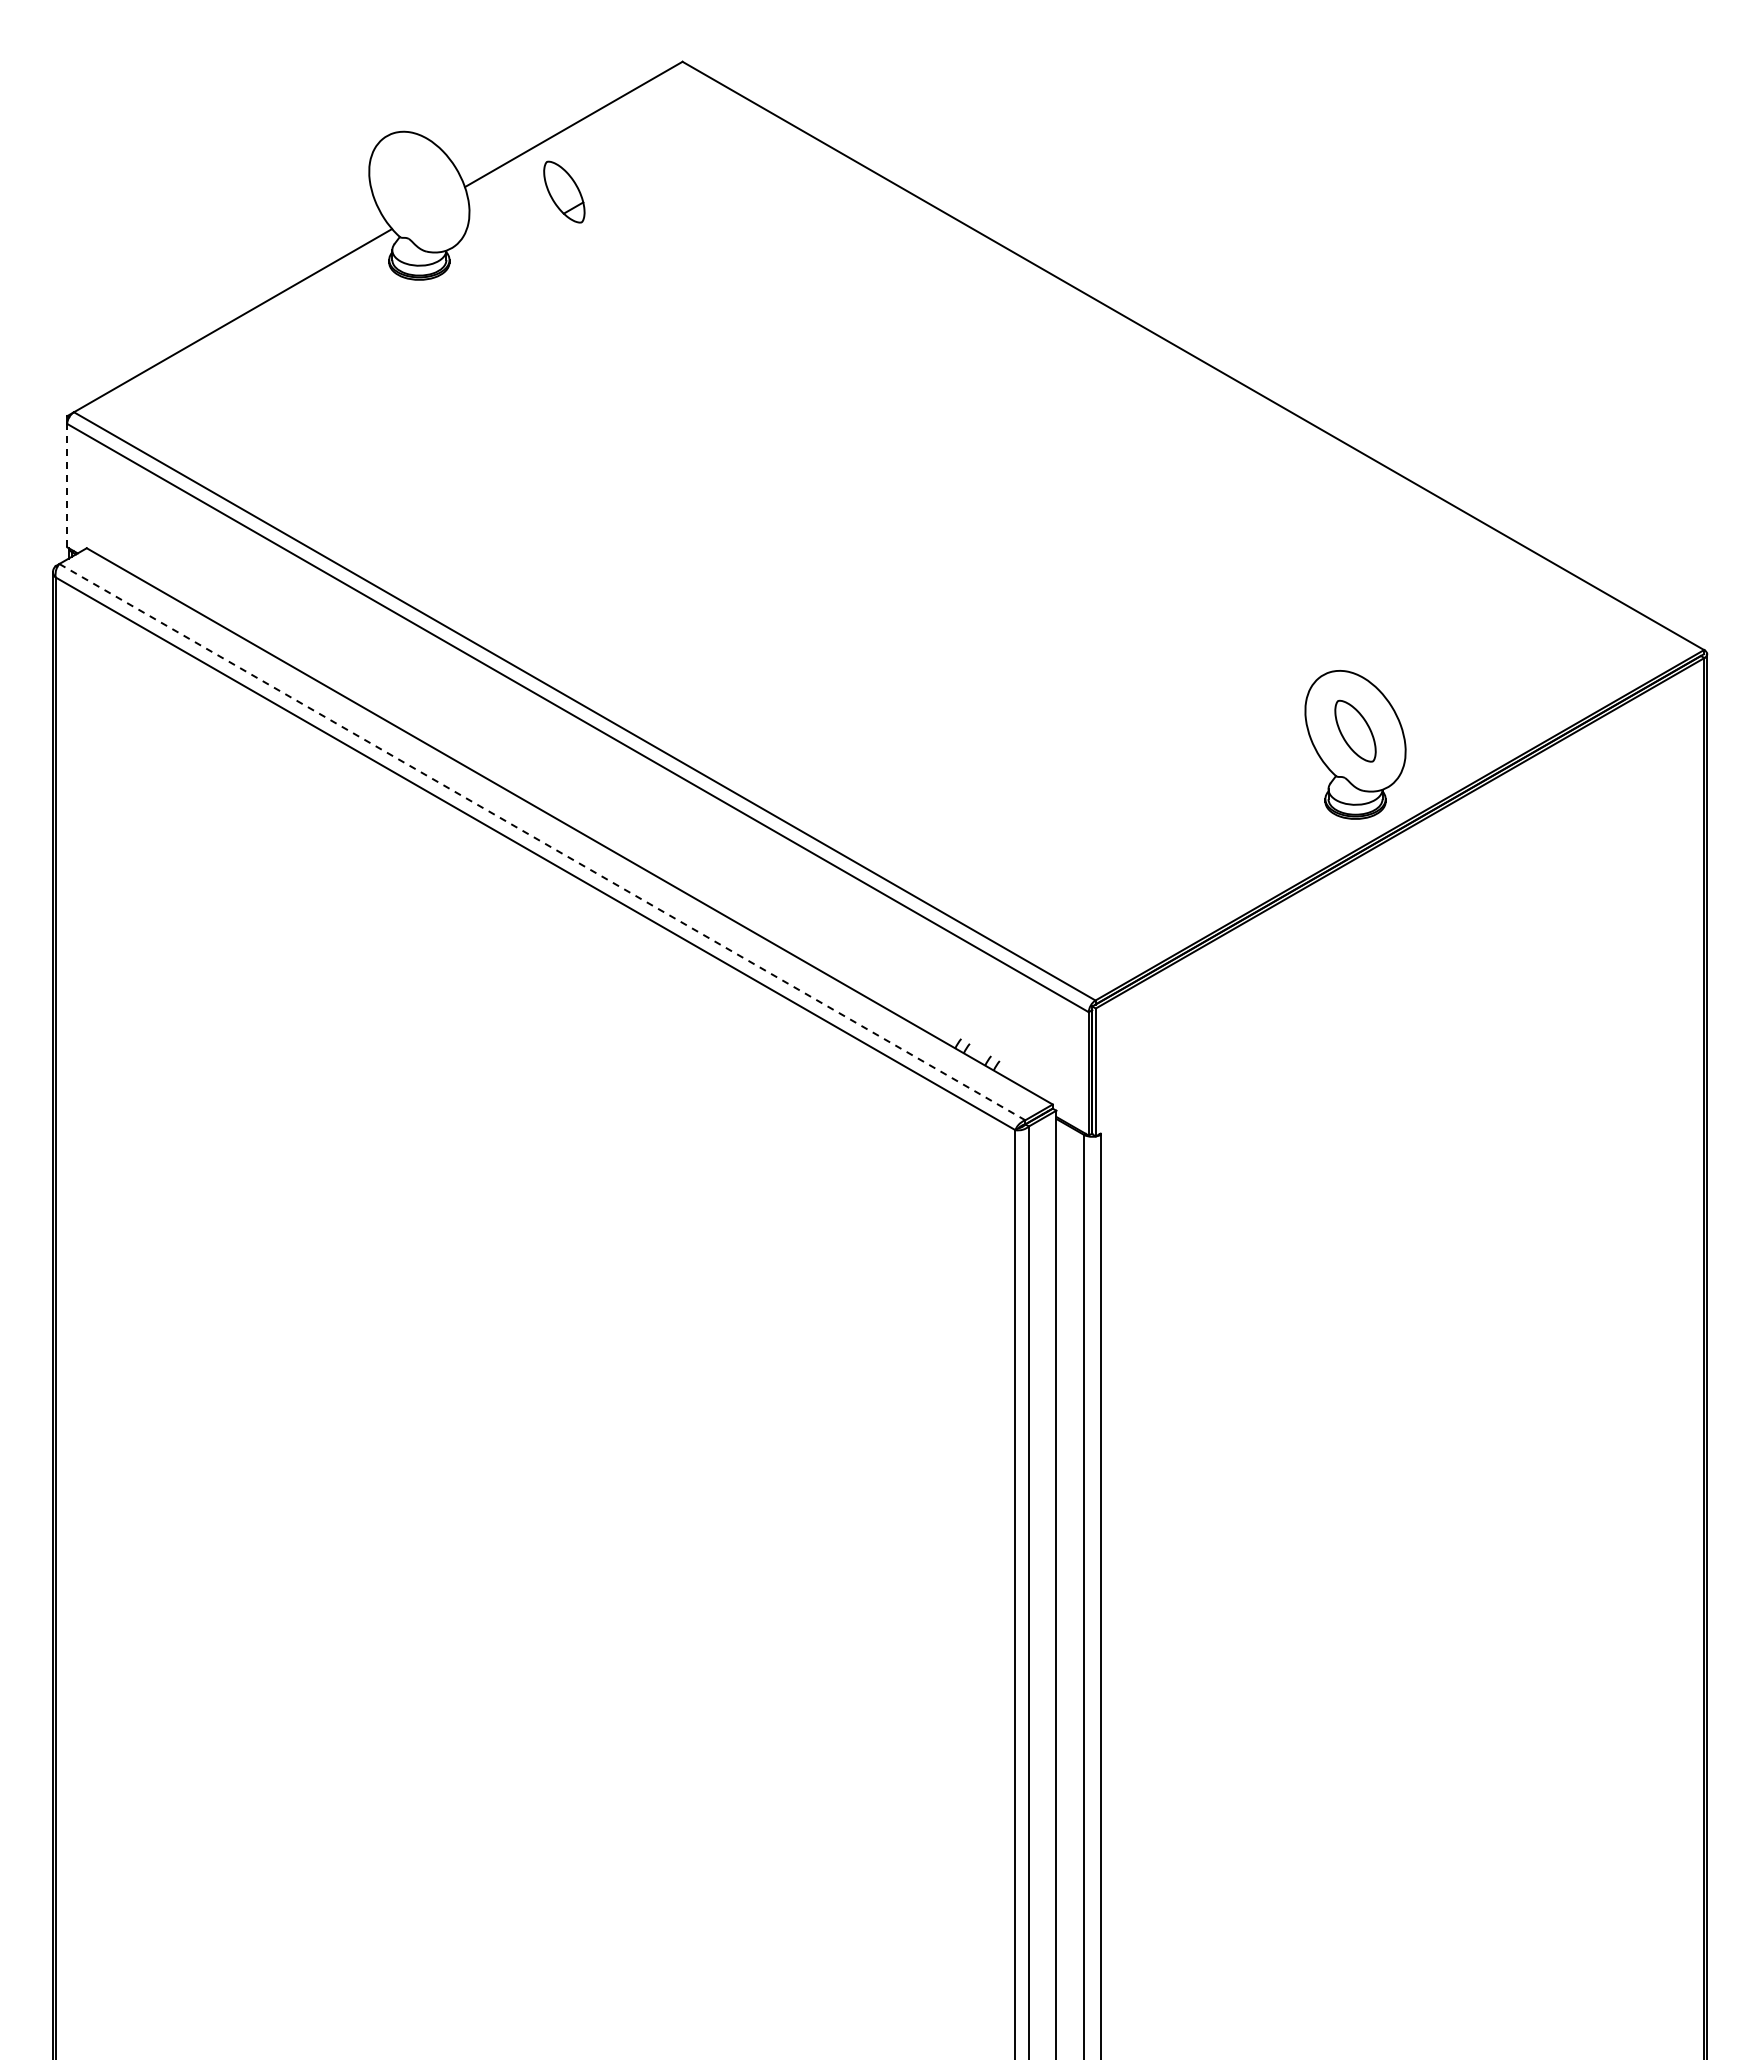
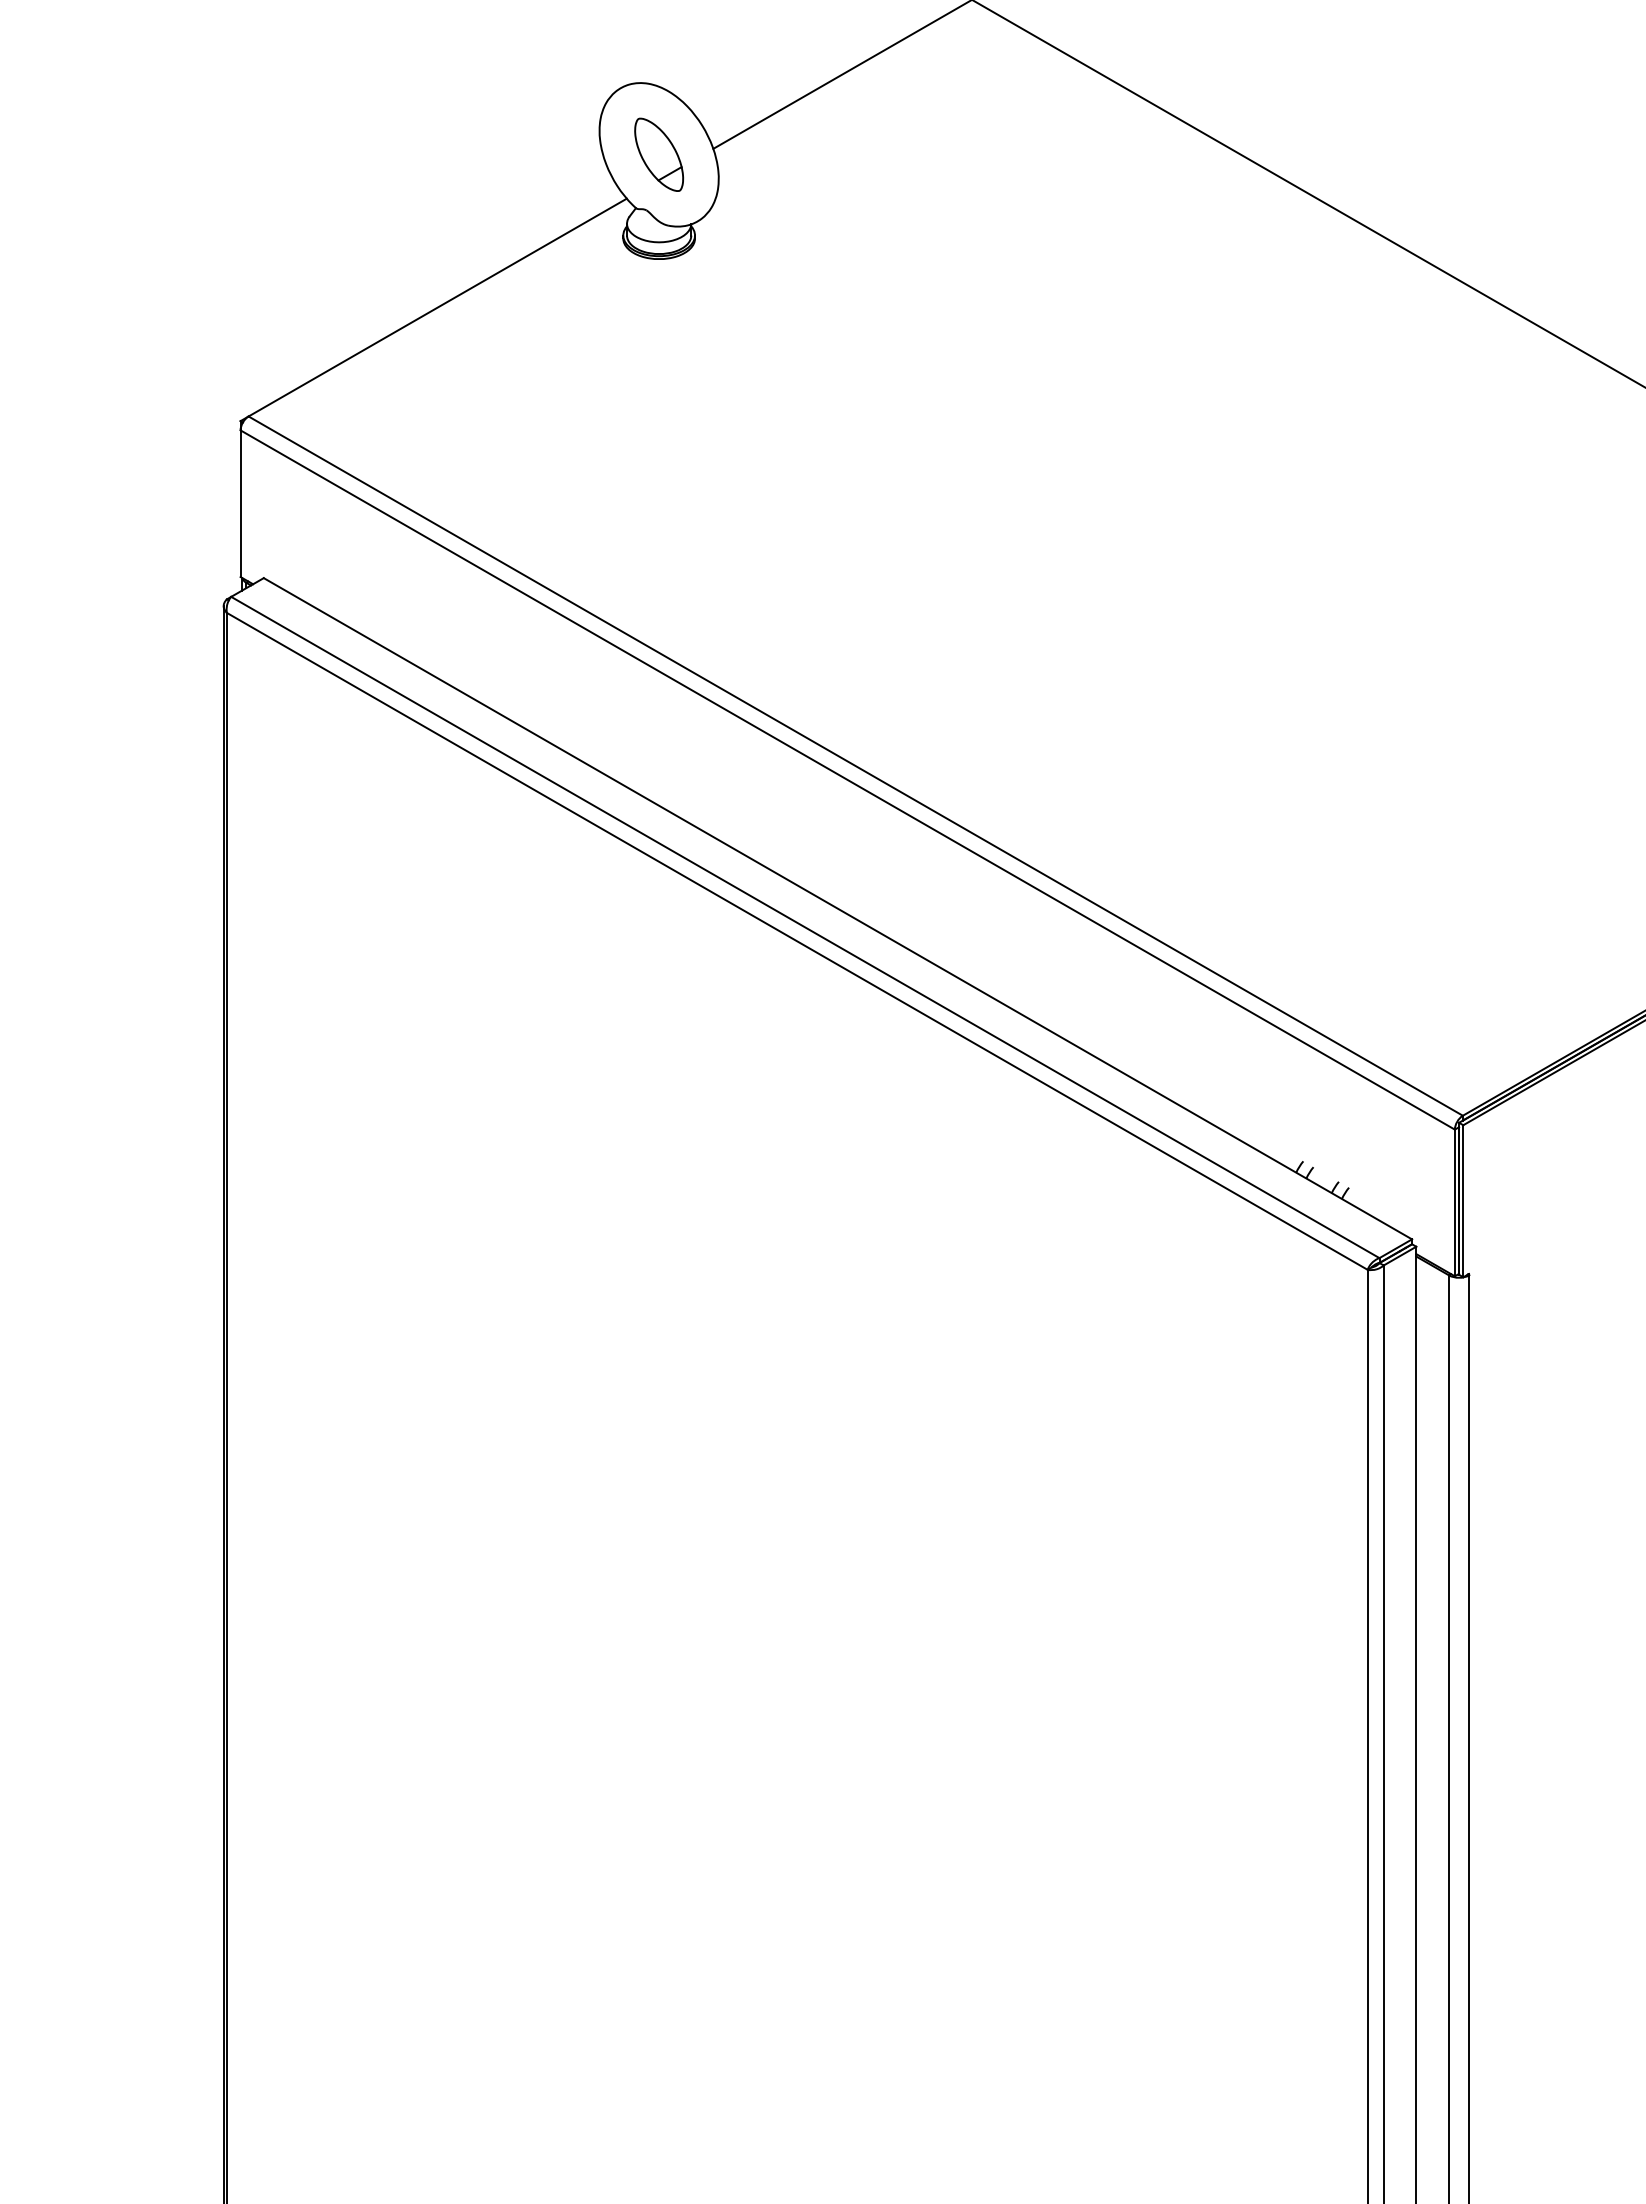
part: (564, 191) -> (659, 154), moved
line: (67, 485) -> (240, 503), dashed -> solid
line: (542, 842) -> (805, 927), dashed -> solid

